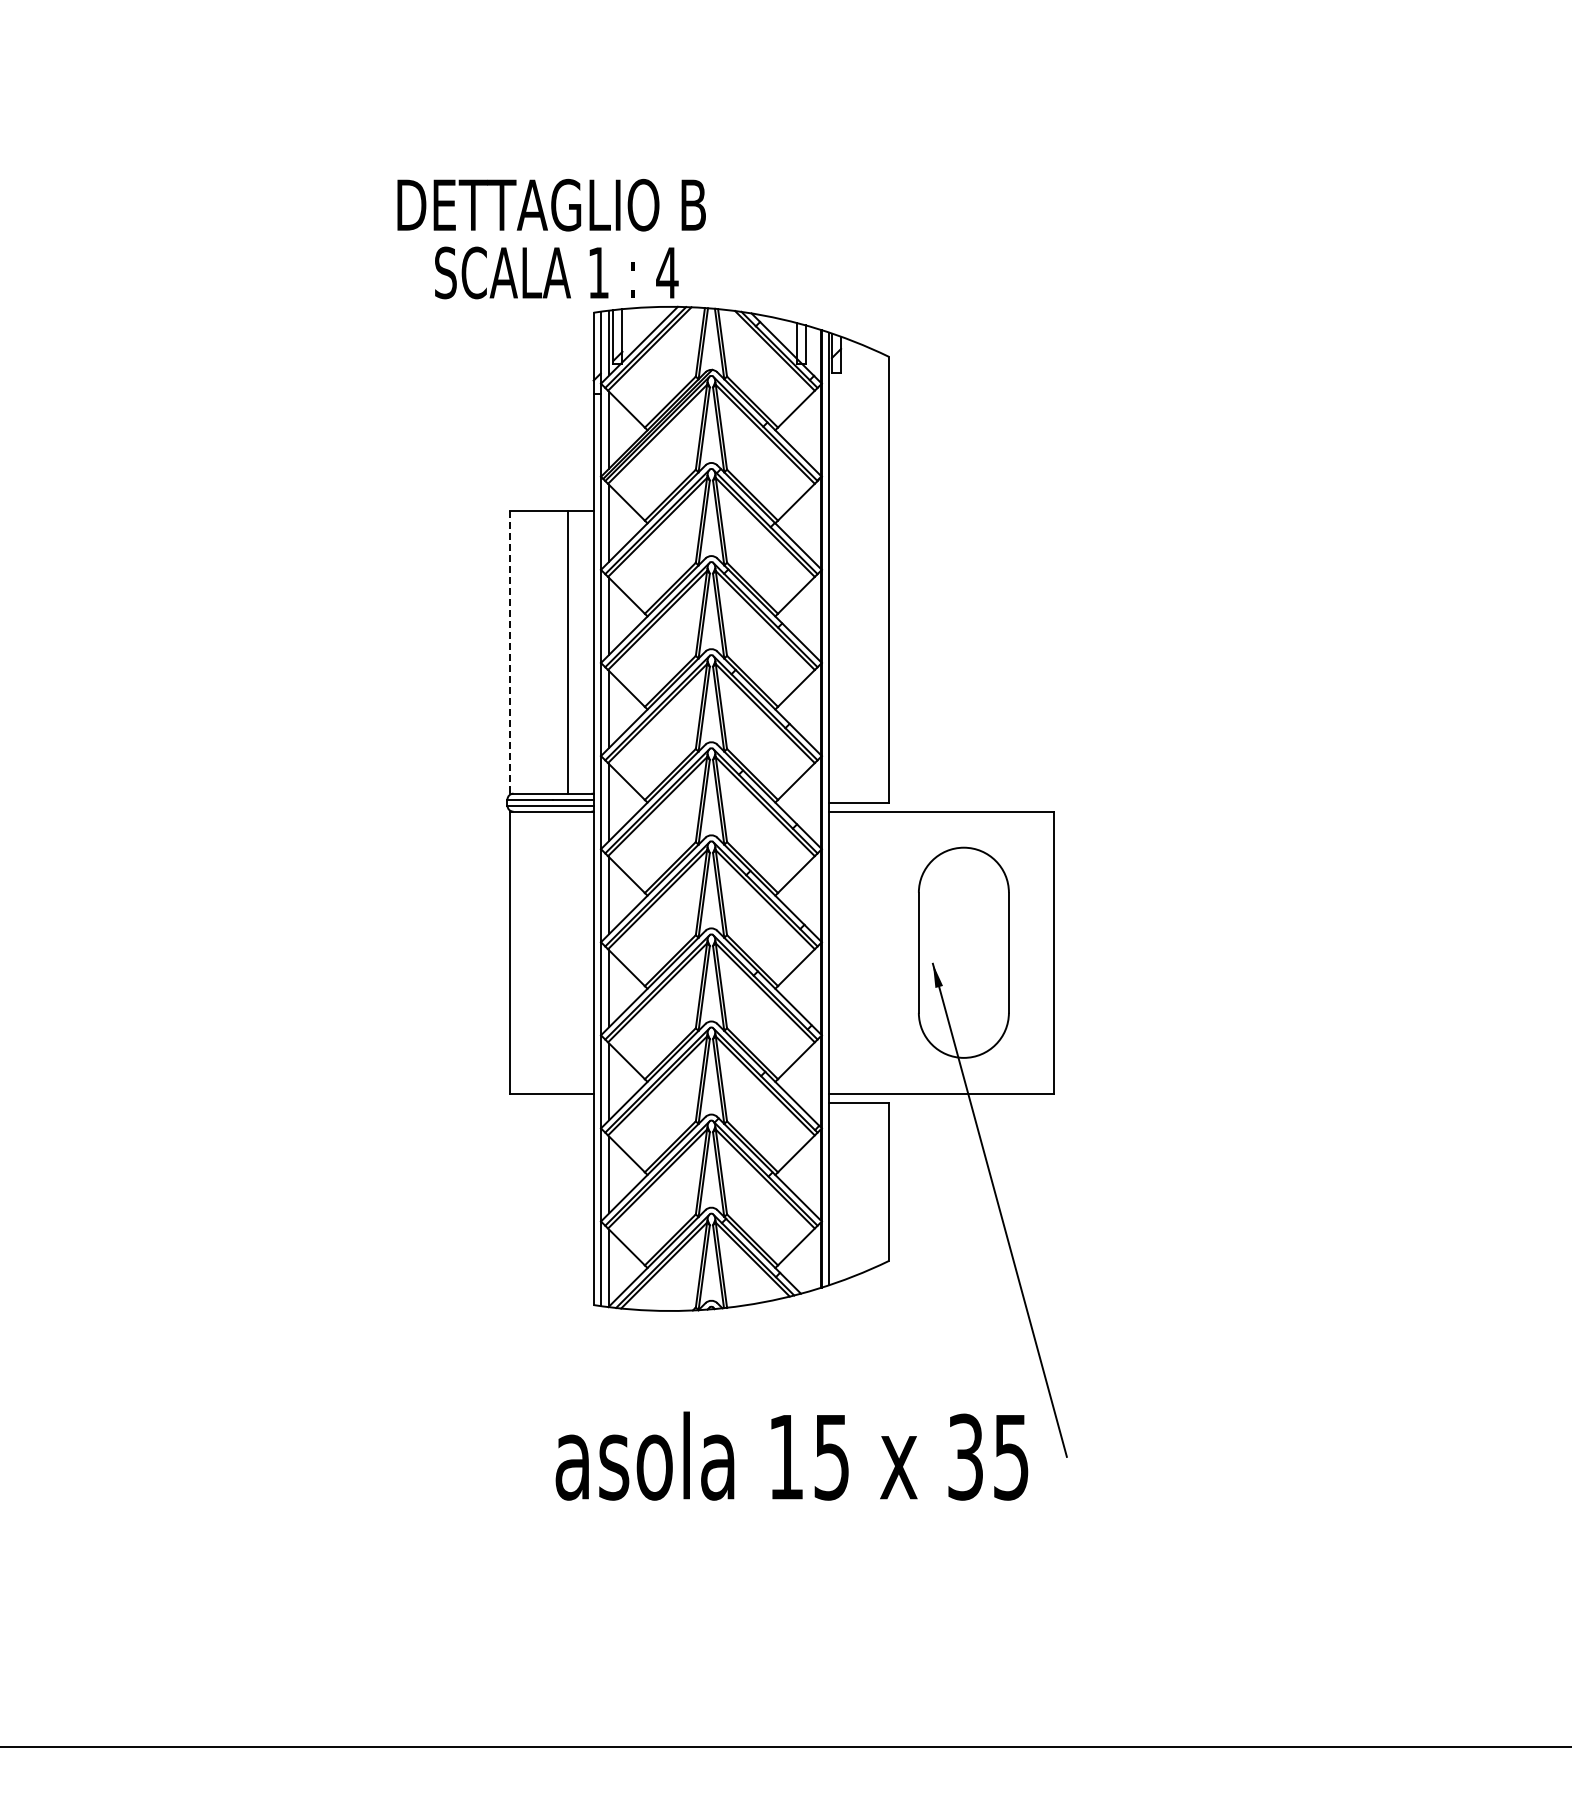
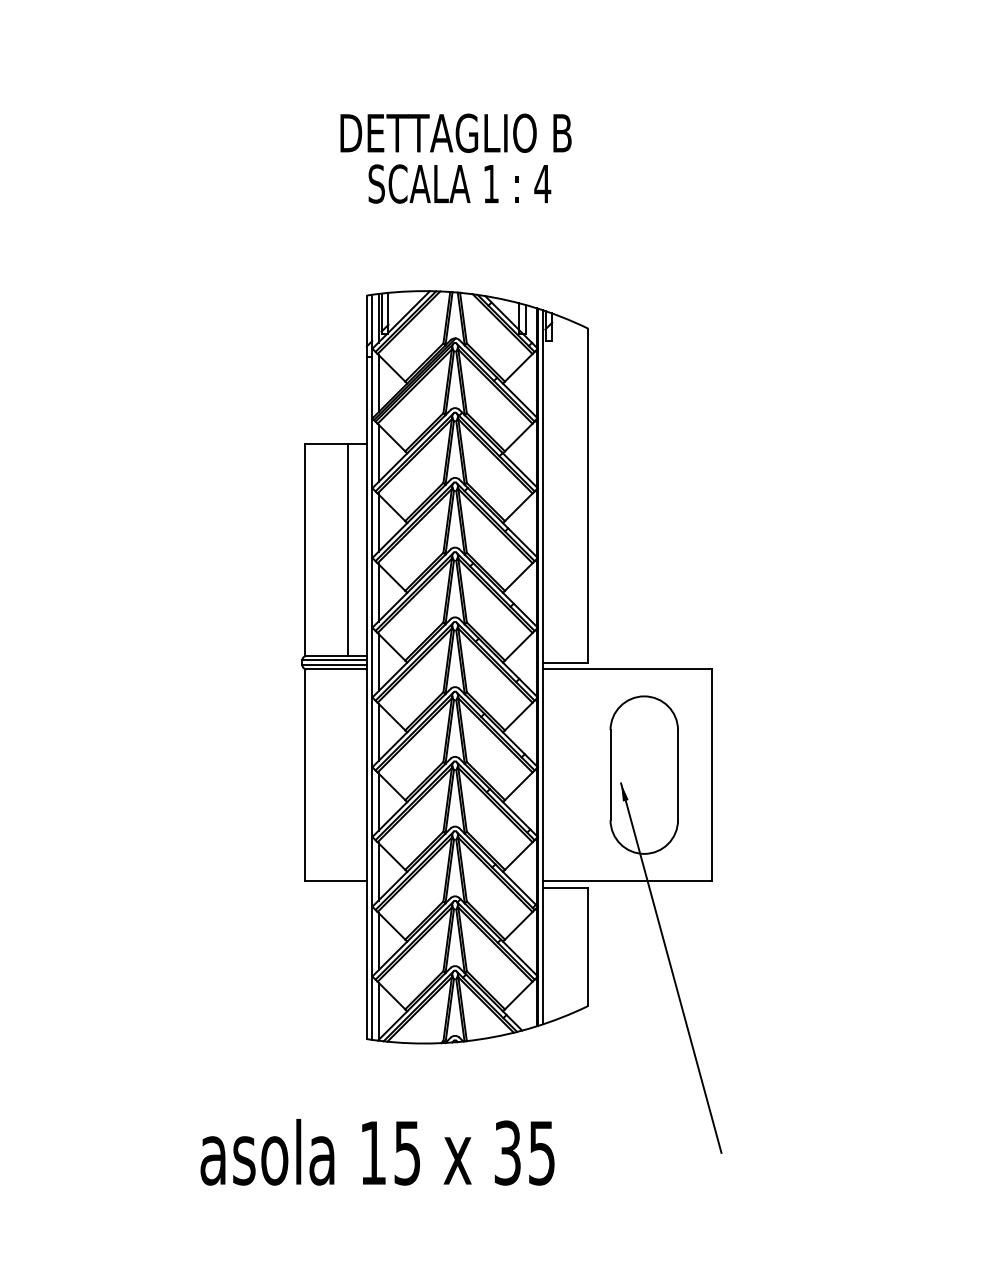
text: (551, 239) -> (455, 159), moved
line: (510, 653) -> (304, 550), dashed -> solid
text: (791, 1455) -> (377, 1151), moved

